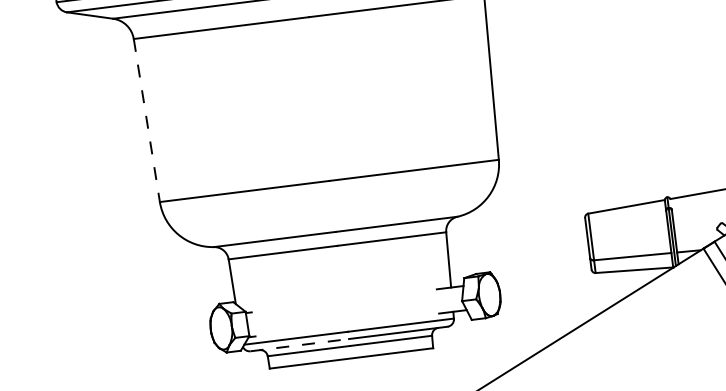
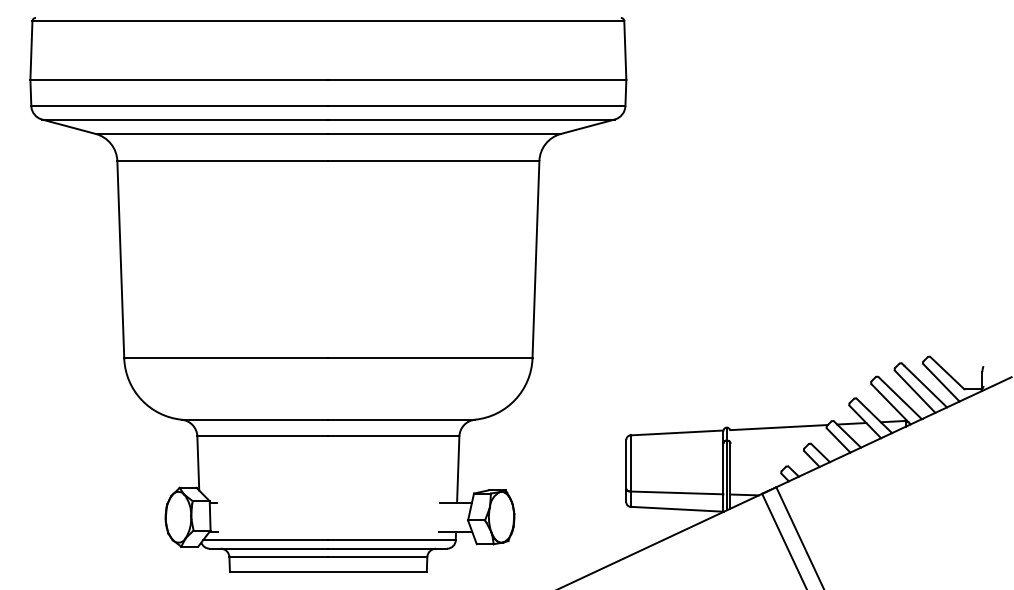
line: (146, 120) -> (120, 259), dashed -> solid
line: (300, 344) -> (269, 548), dashed -> solid

